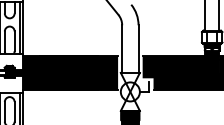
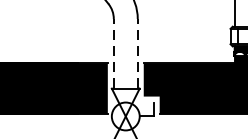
line: (122, 49) -> (114, 54), solid -> dashed
line: (138, 49) -> (137, 54), solid -> dashed

